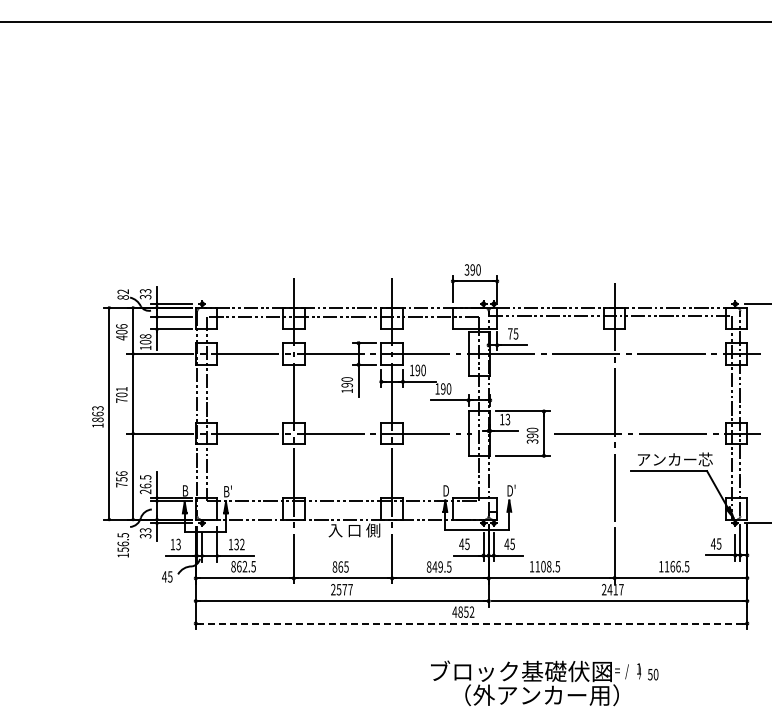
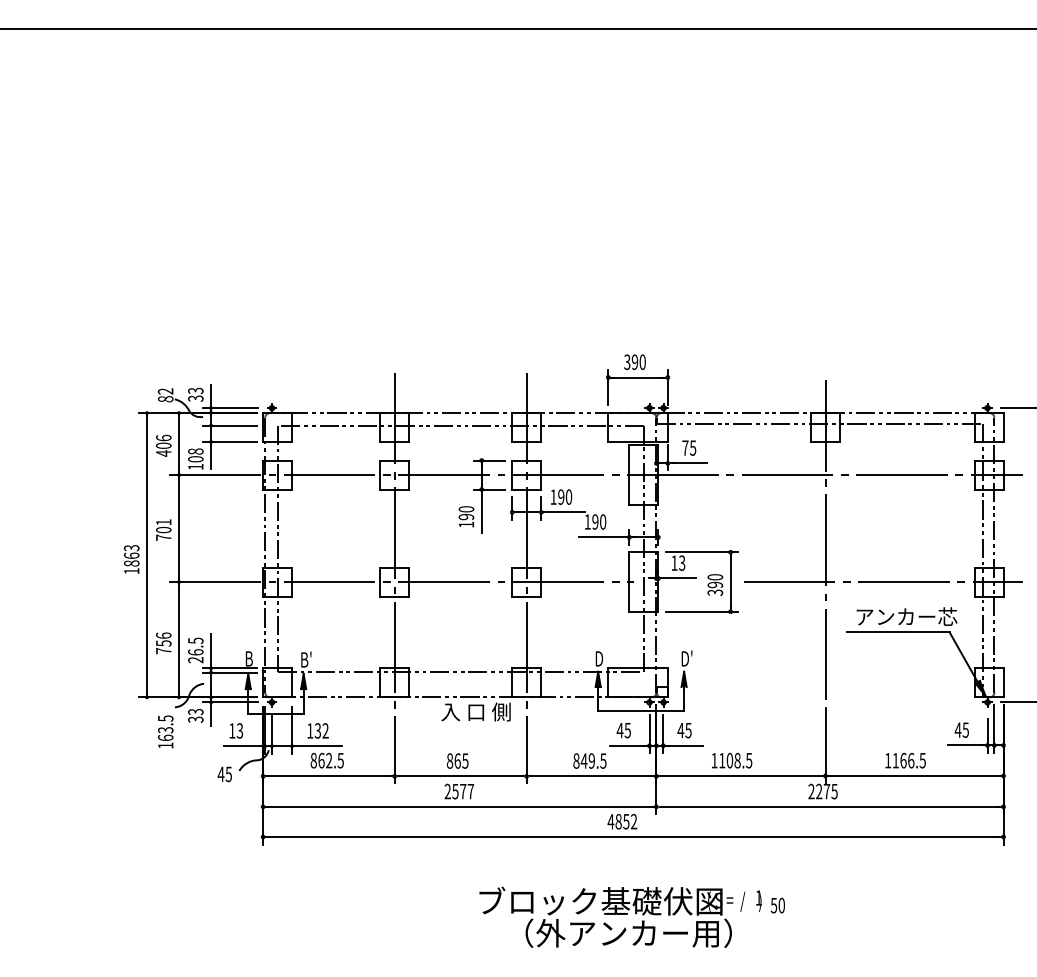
text: (122, 546) -> (164, 733), 156.5 -> 163.5
text: (615, 589) -> (826, 791), 2417 -> 2275
line: (471, 623) -> (633, 836), dashed -> solid
text: (544, 683) -> (631, 917), moved

